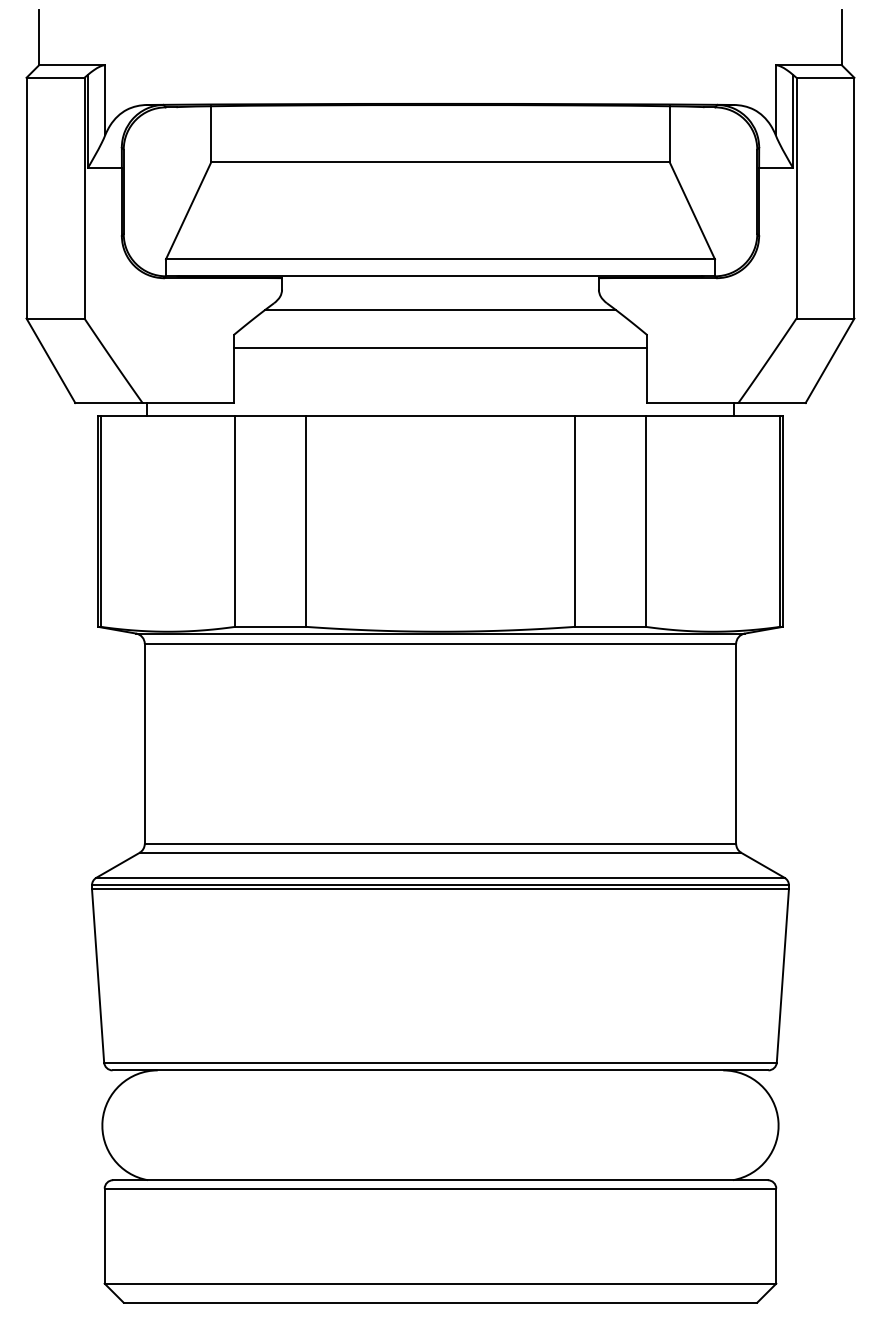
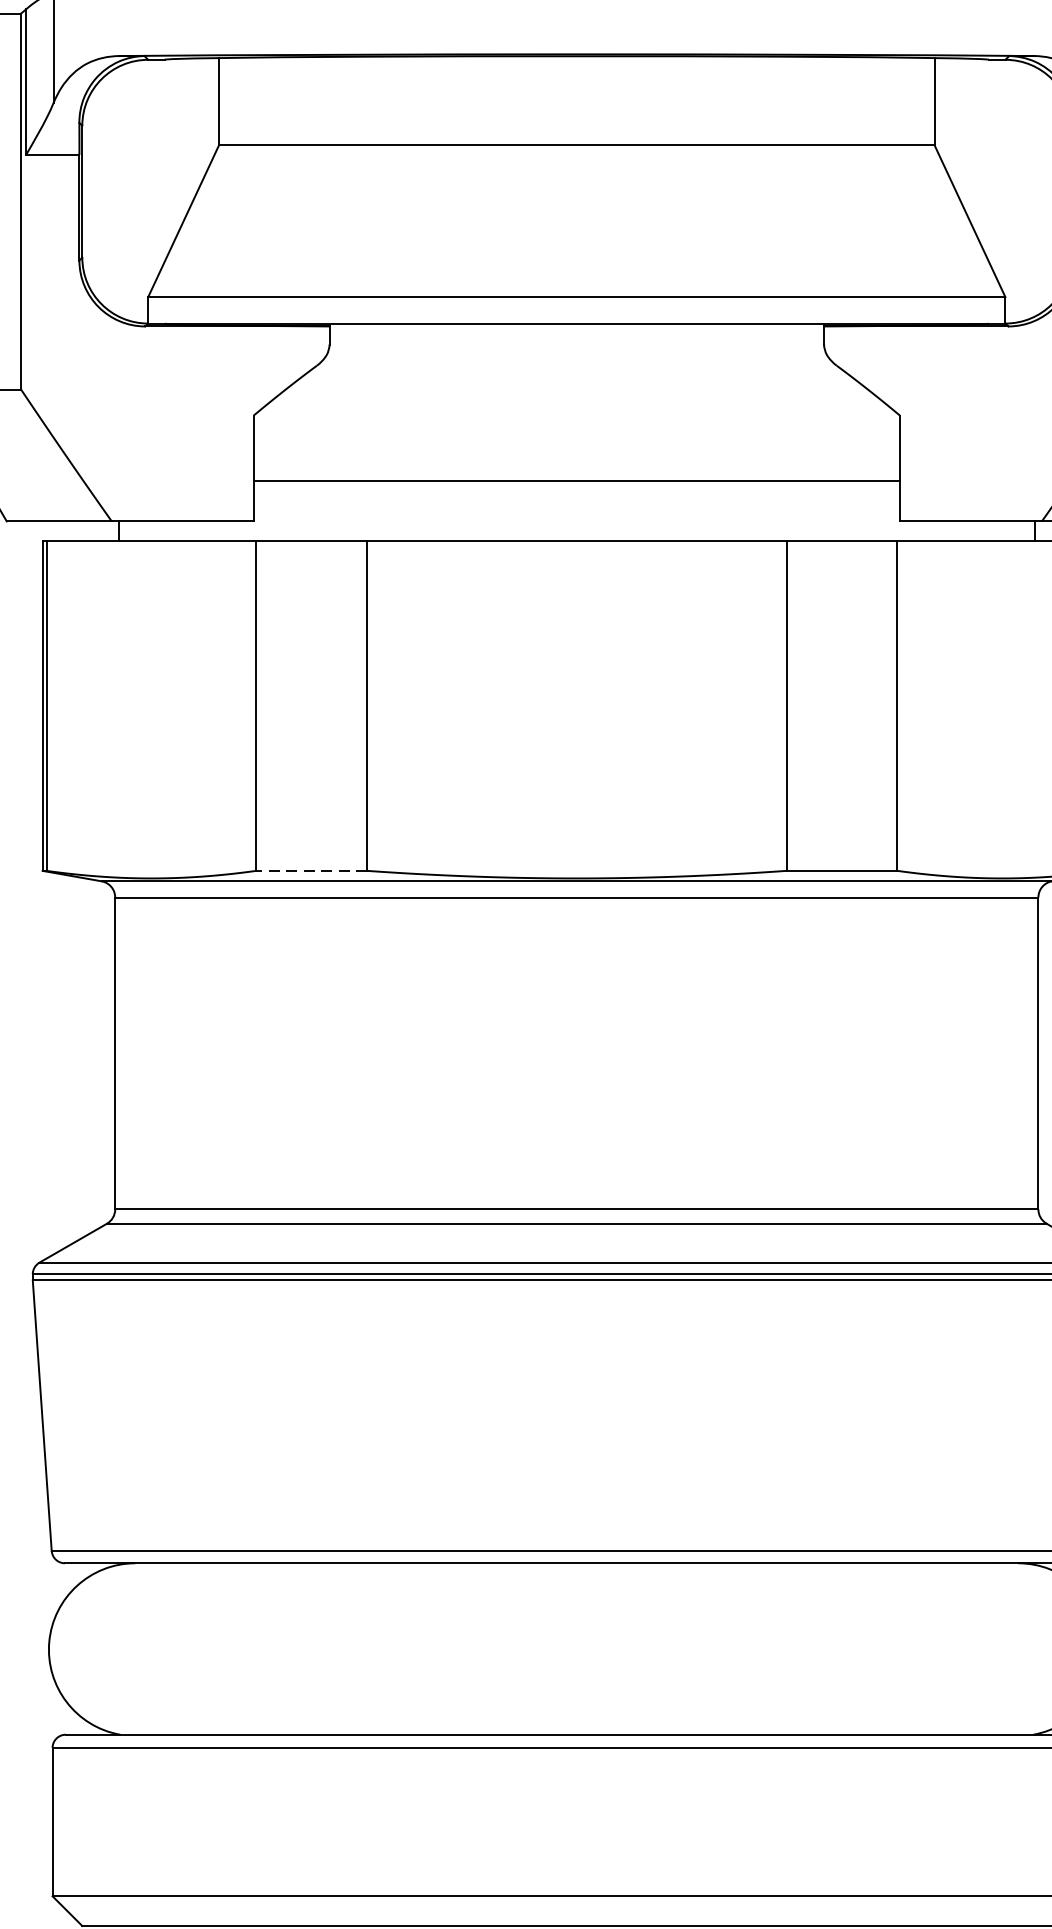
line: (440, 310) -> (576, 376), removed
line: (440, 347) -> (576, 479), moved
line: (270, 626) -> (311, 870), solid -> dashed

